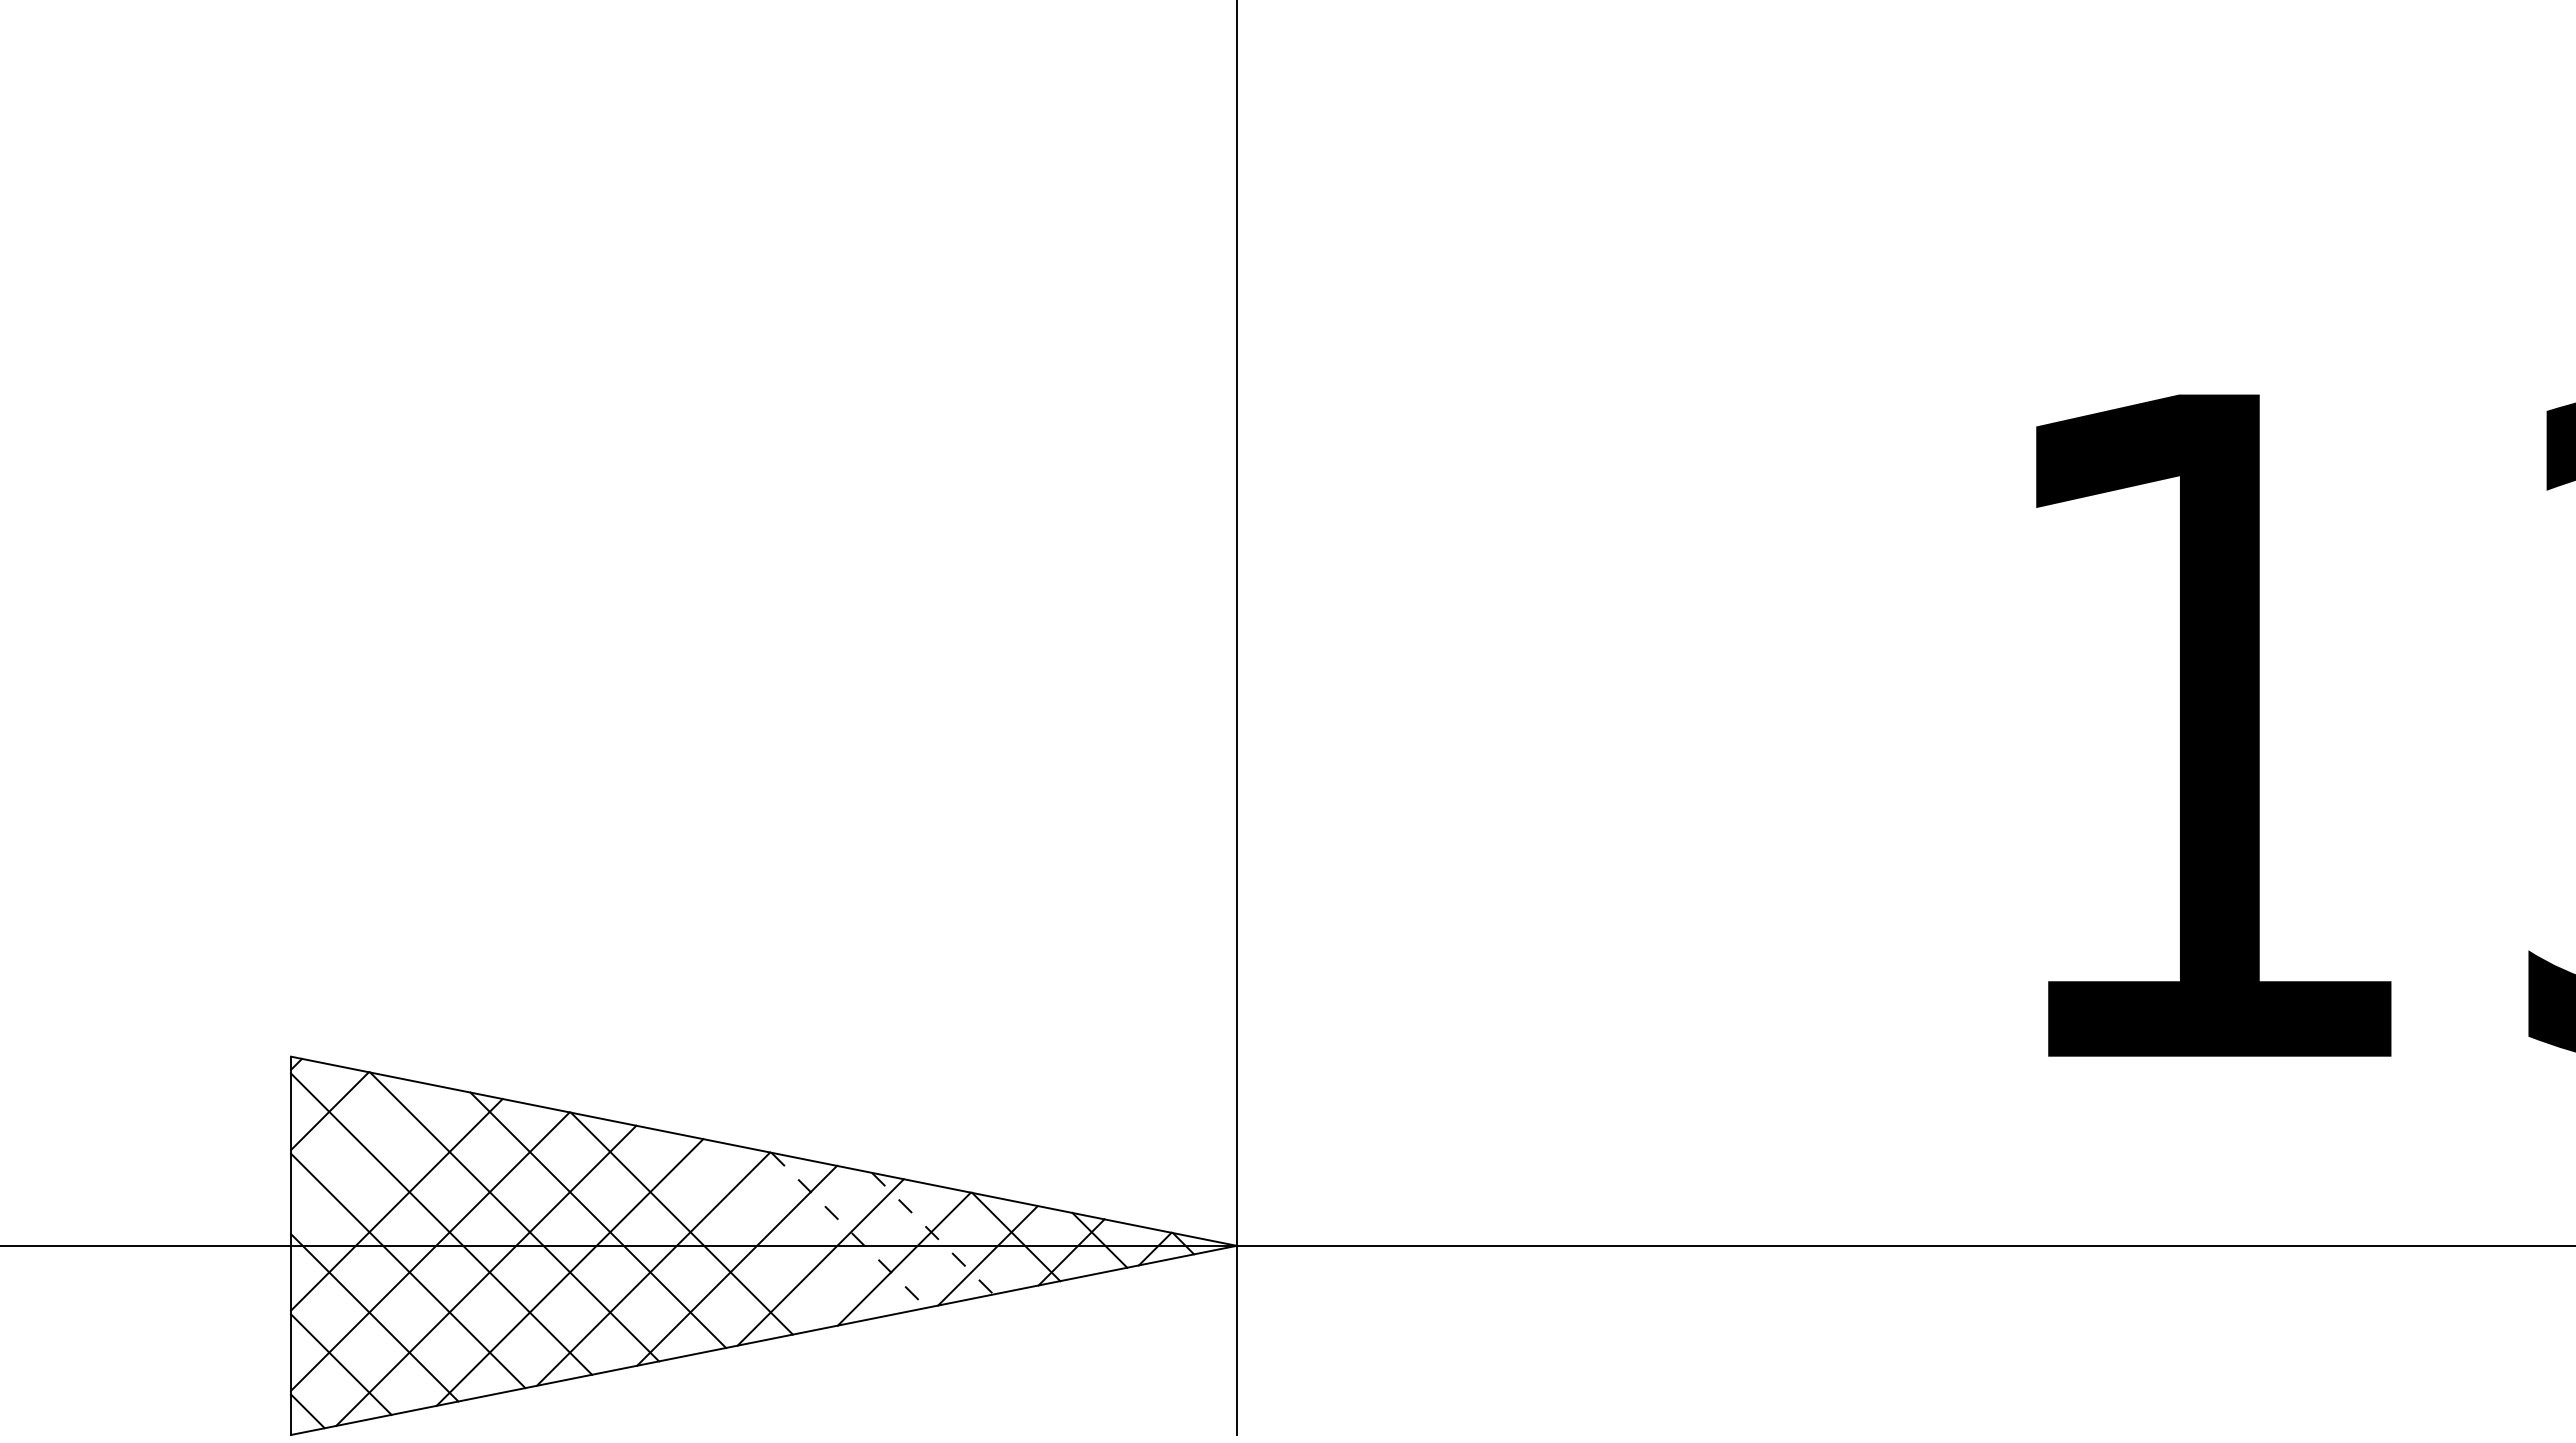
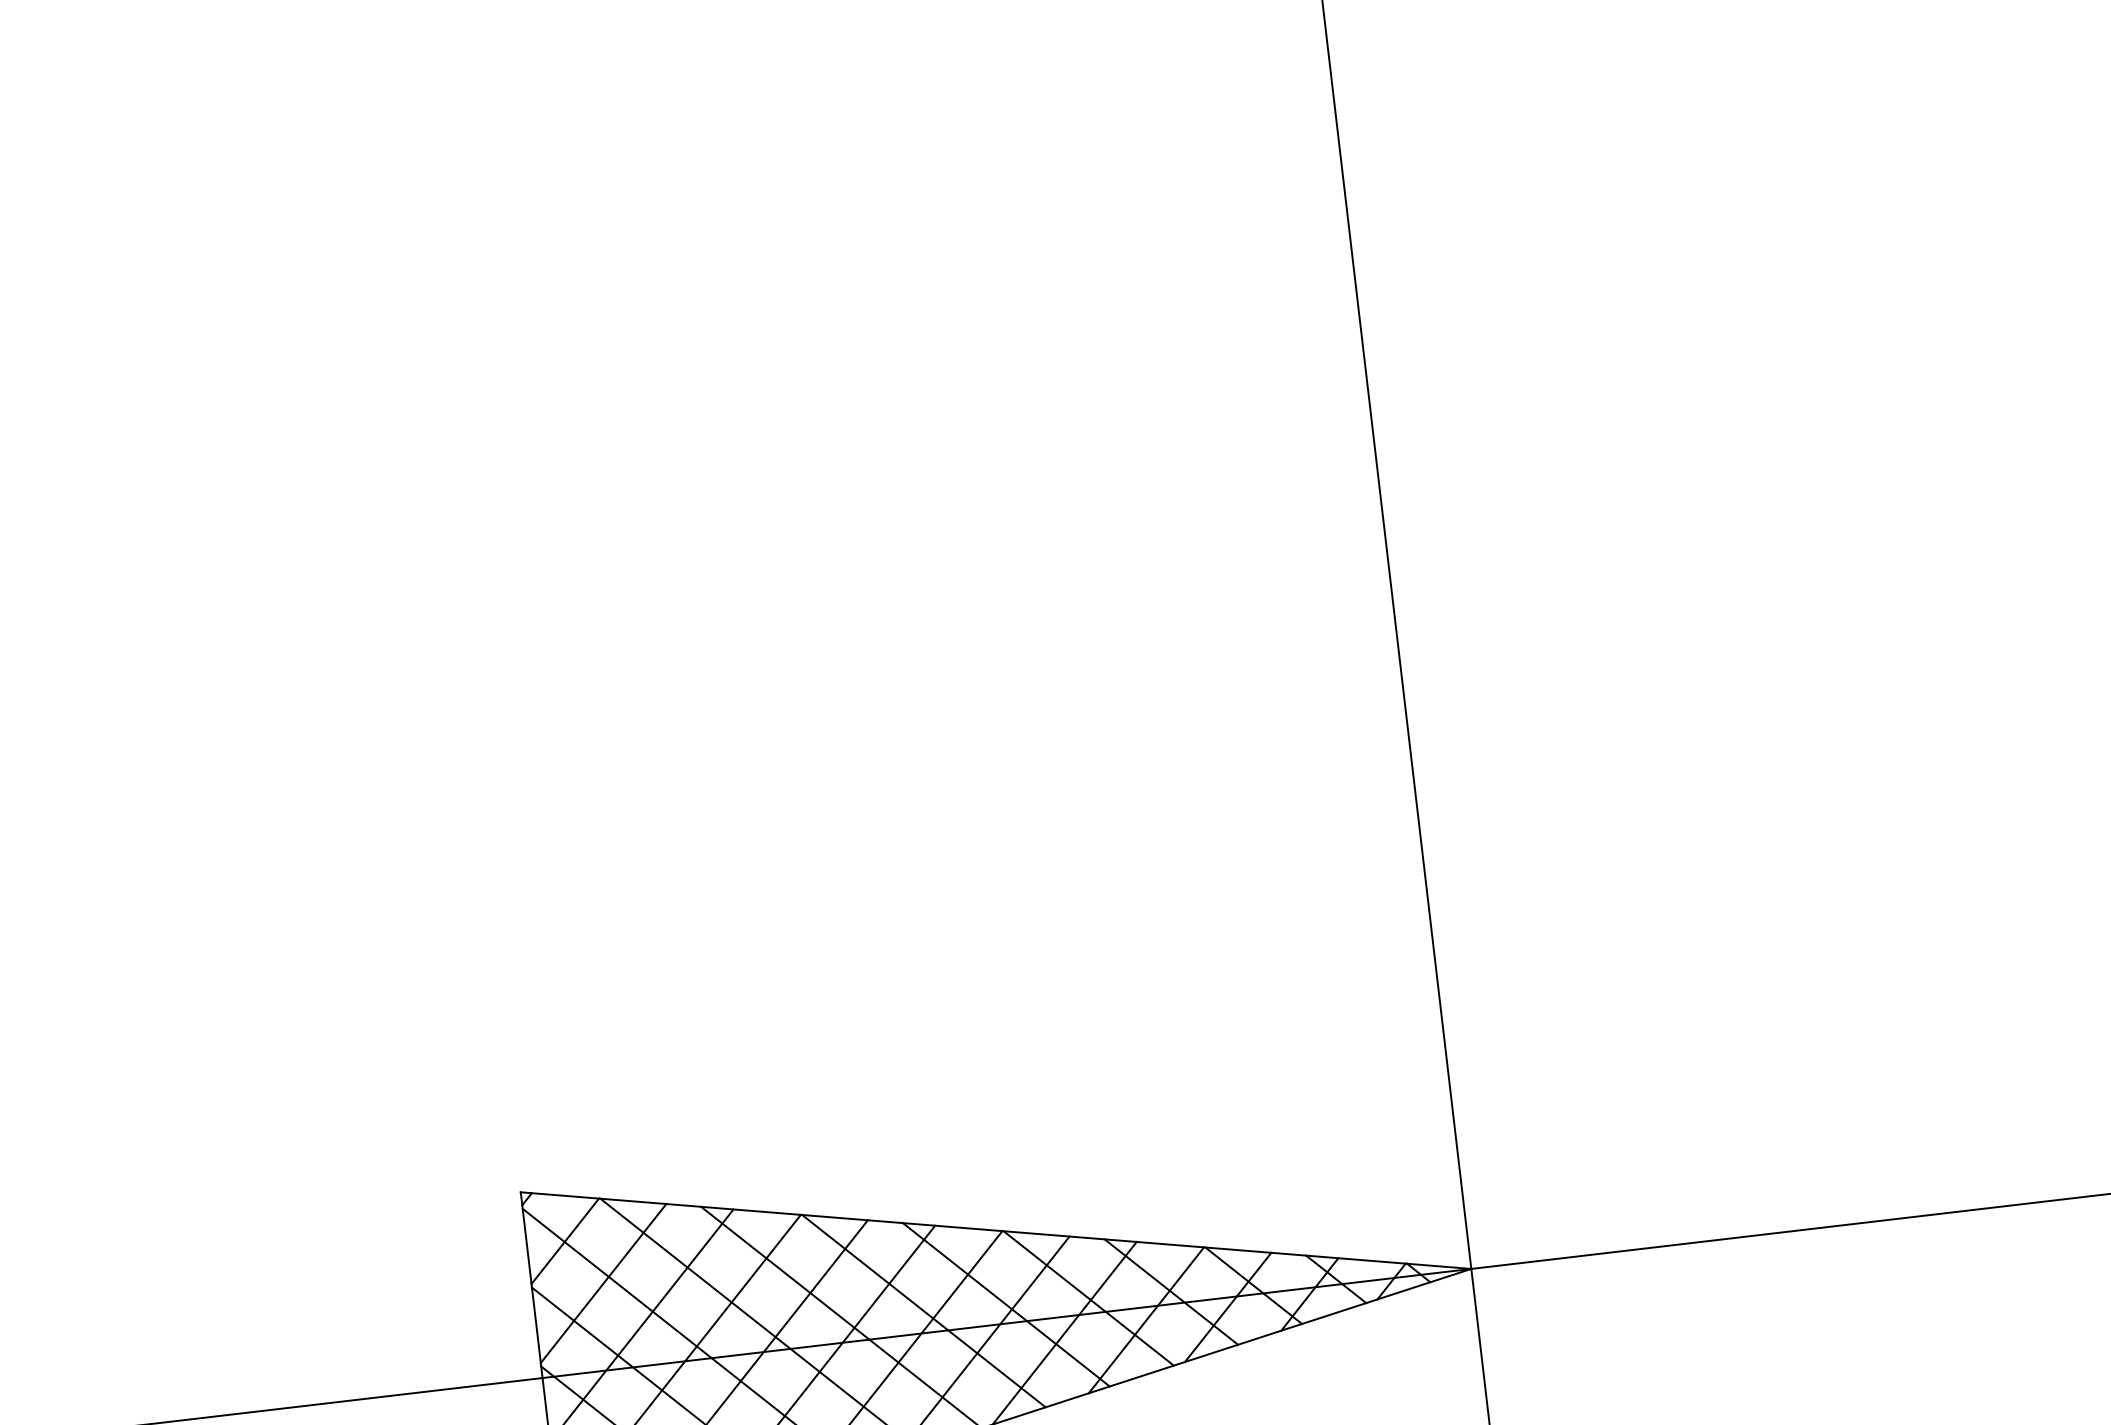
line: (363, 1157) -> (603, 1282), added
line: (765, 1226) -> (1006, 1304), added
line: (849, 1230) -> (1089, 1298), dashed -> solid
line: (933, 1233) -> (1172, 1291), dashed -> solid

